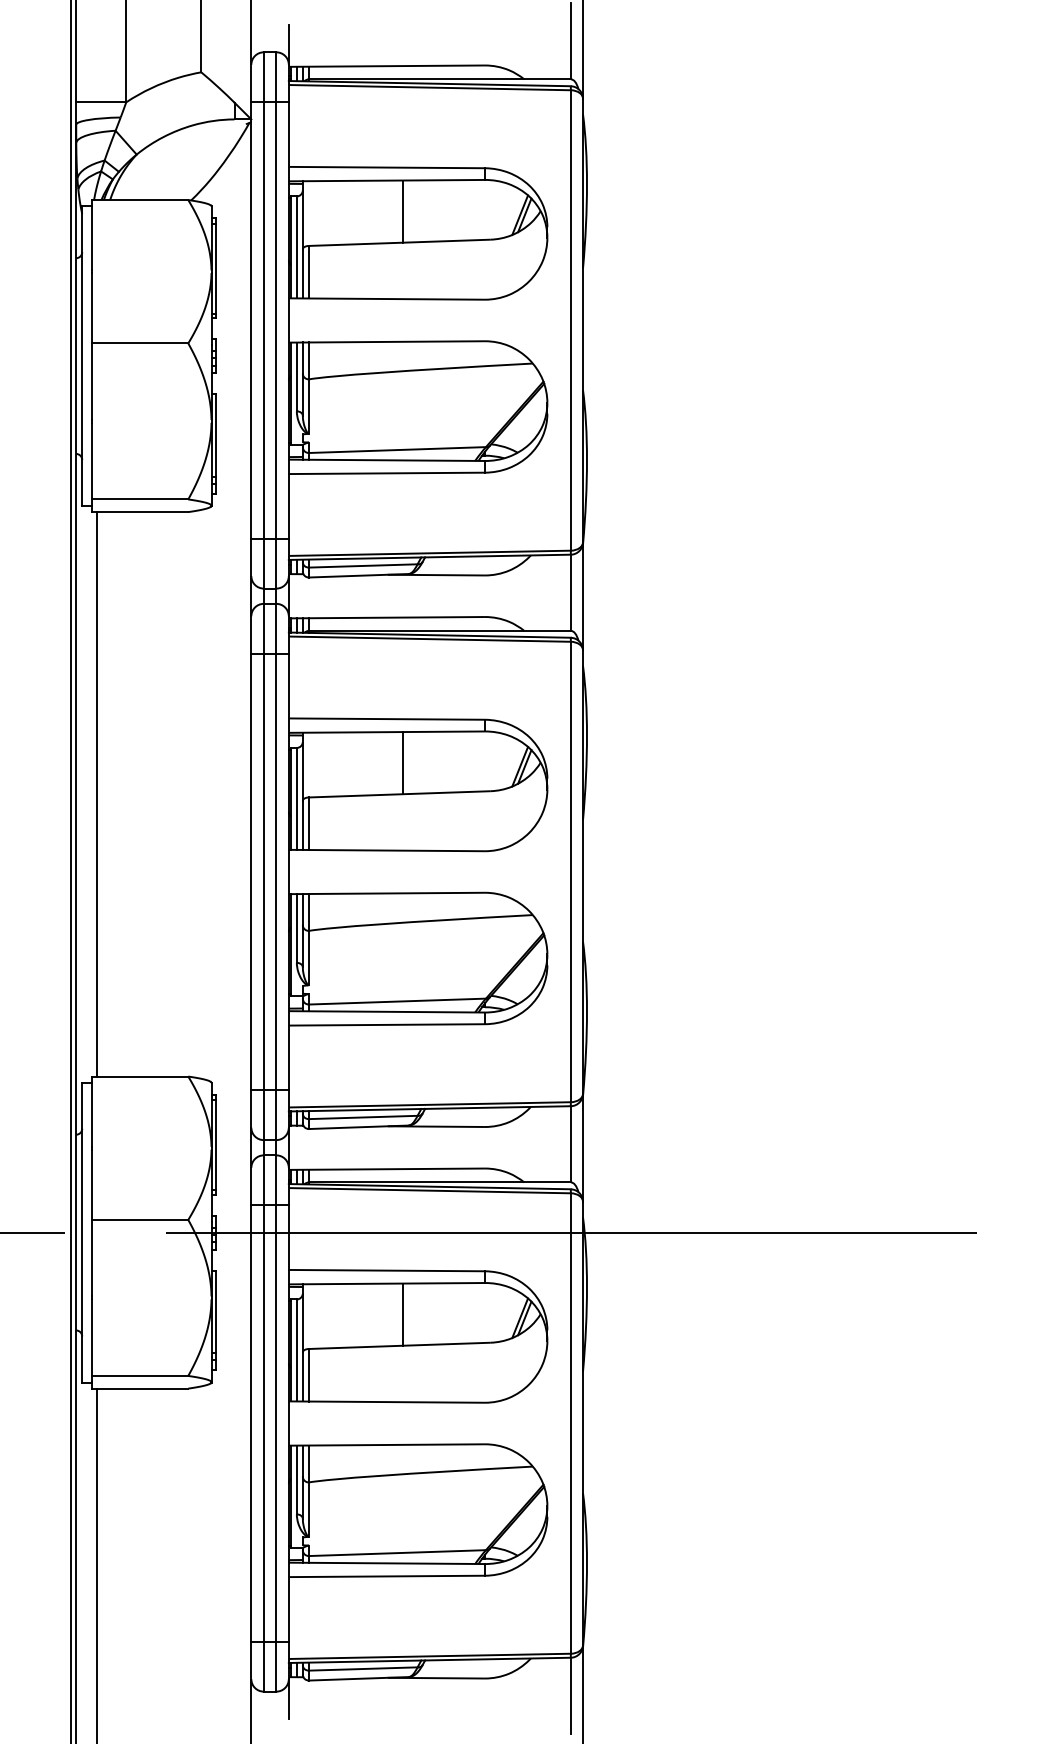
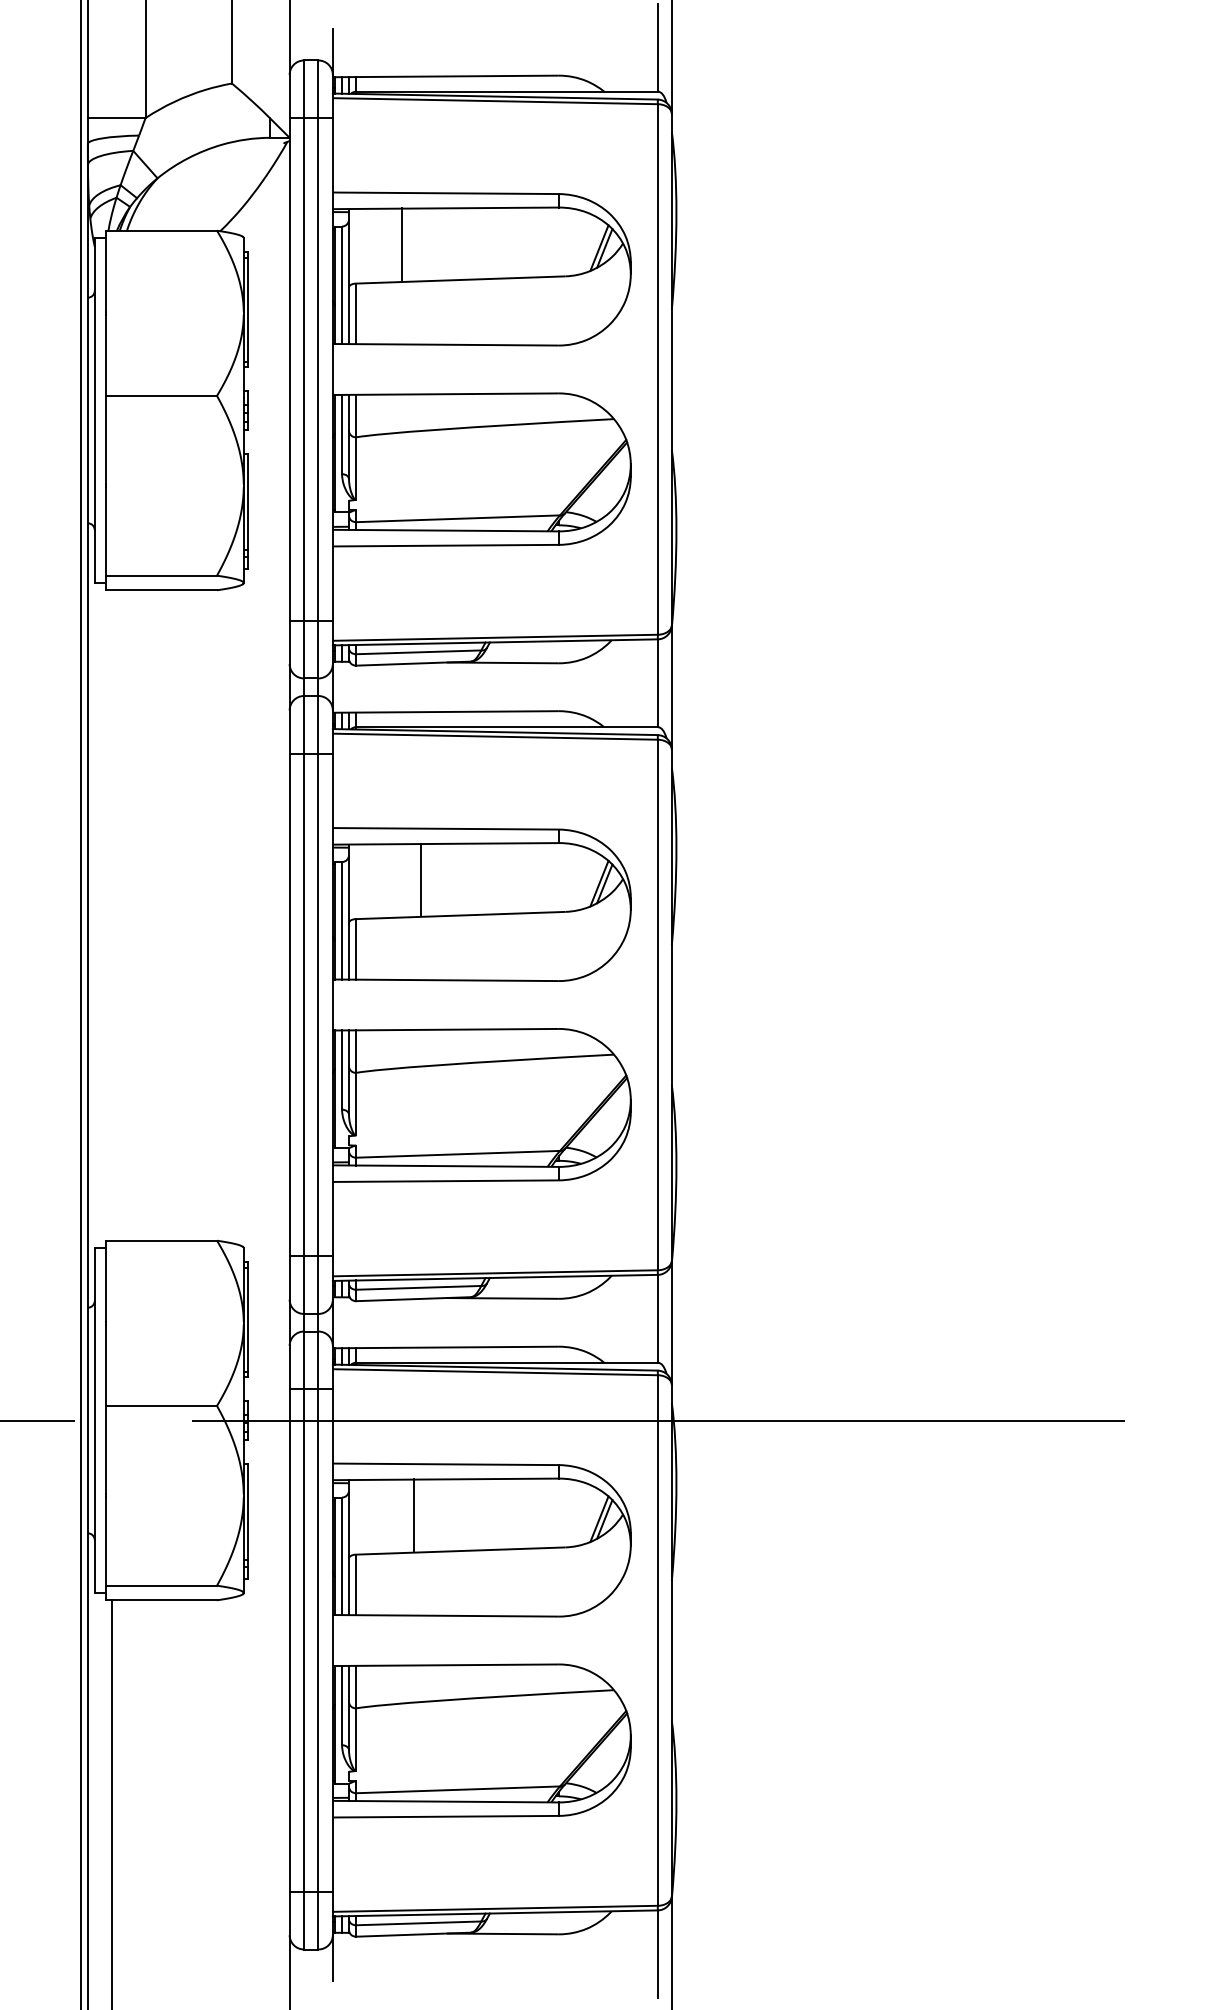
line: (402, 211) -> (401, 243), moved
line: (402, 763) -> (420, 879), moved
line: (96, 794) -> (111, 915), removed
line: (402, 1314) -> (413, 1514), moved

